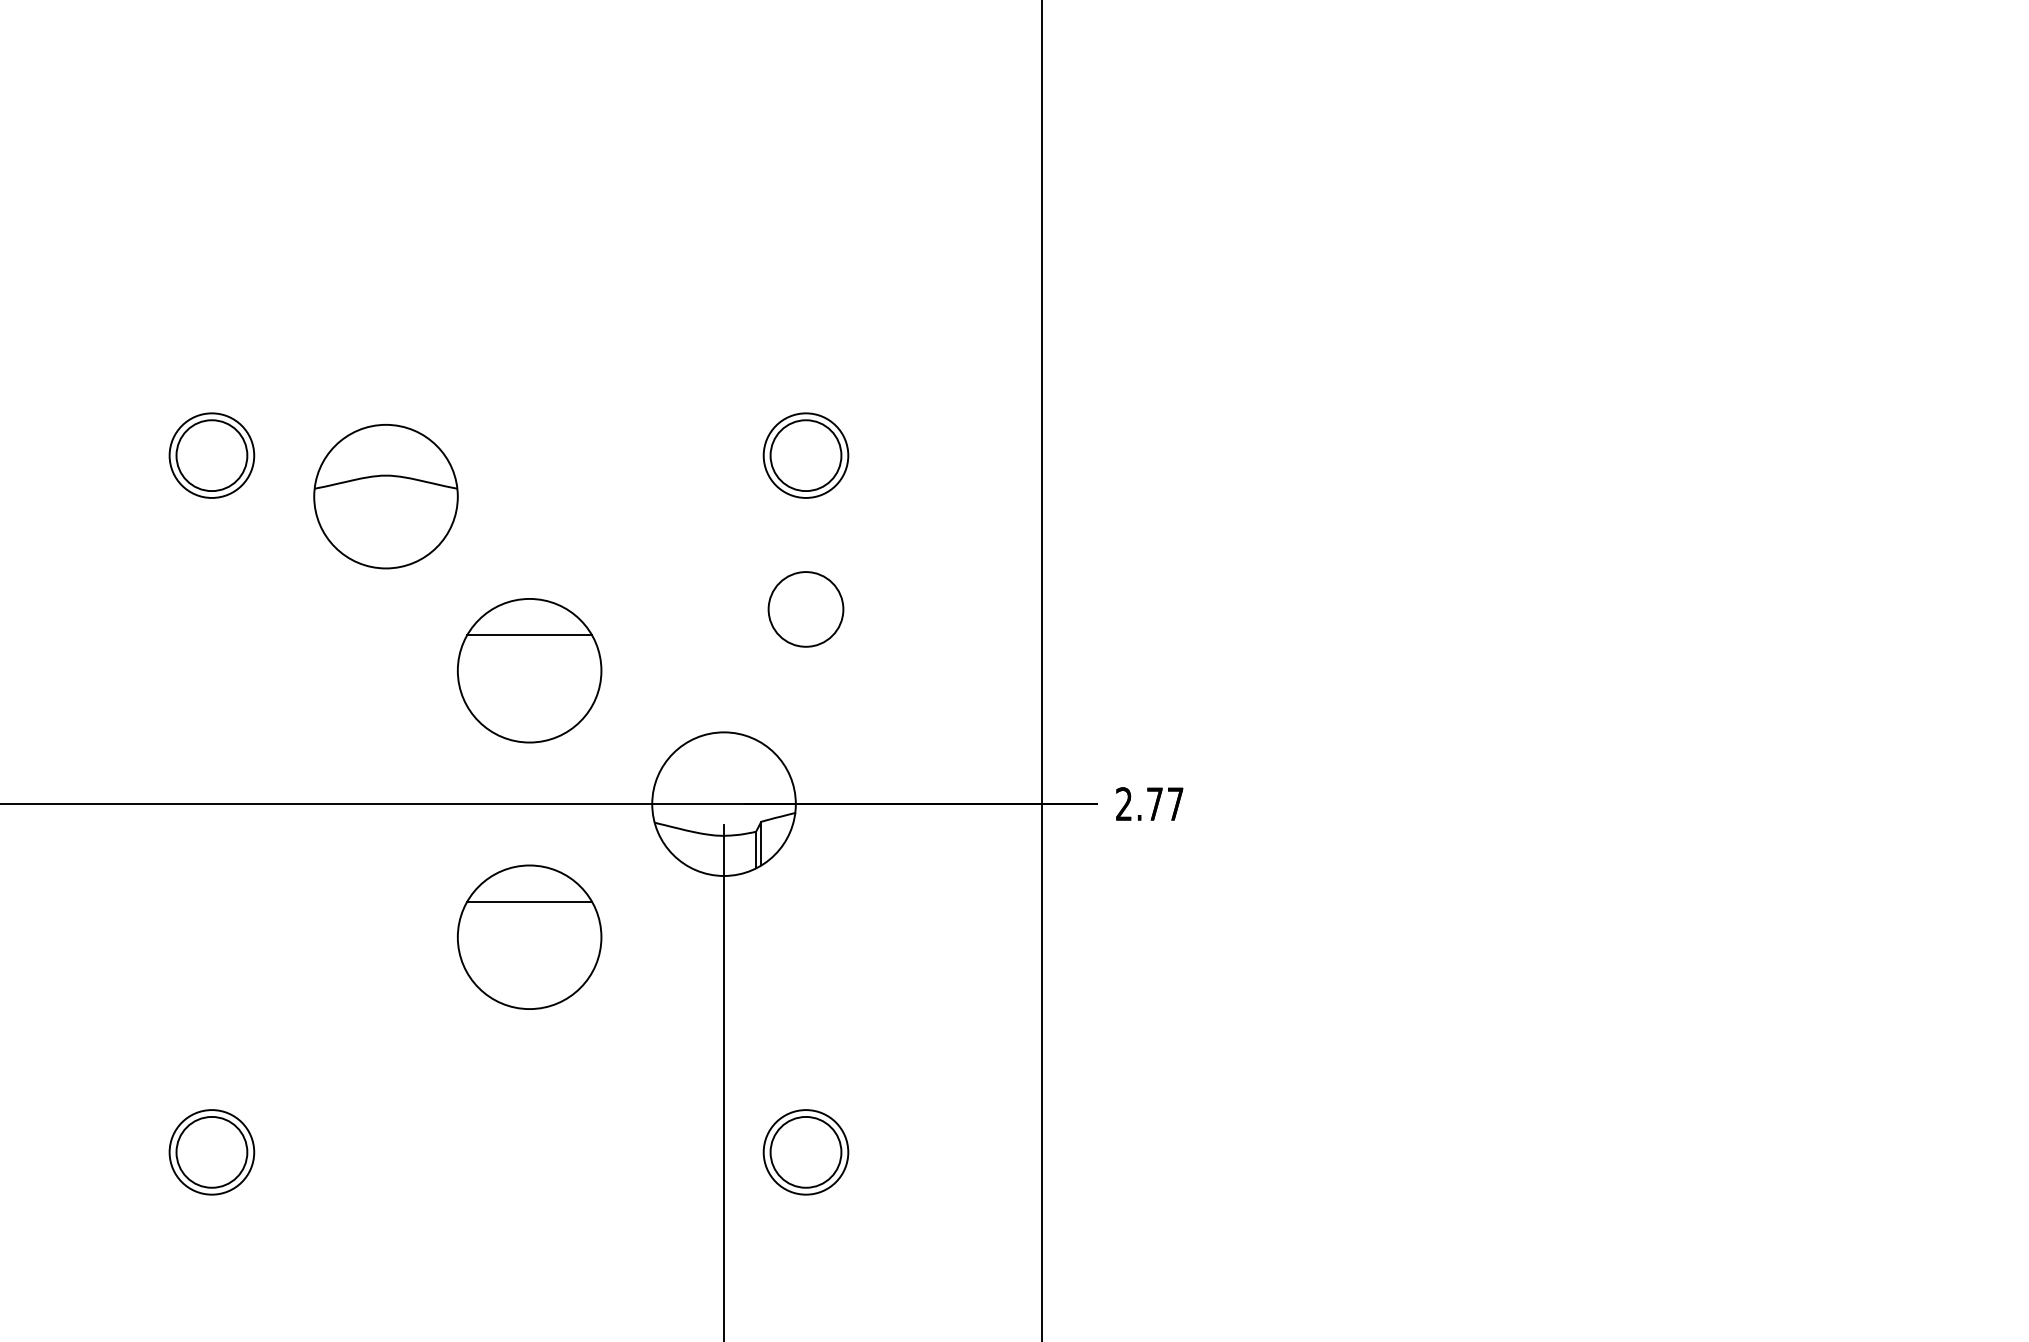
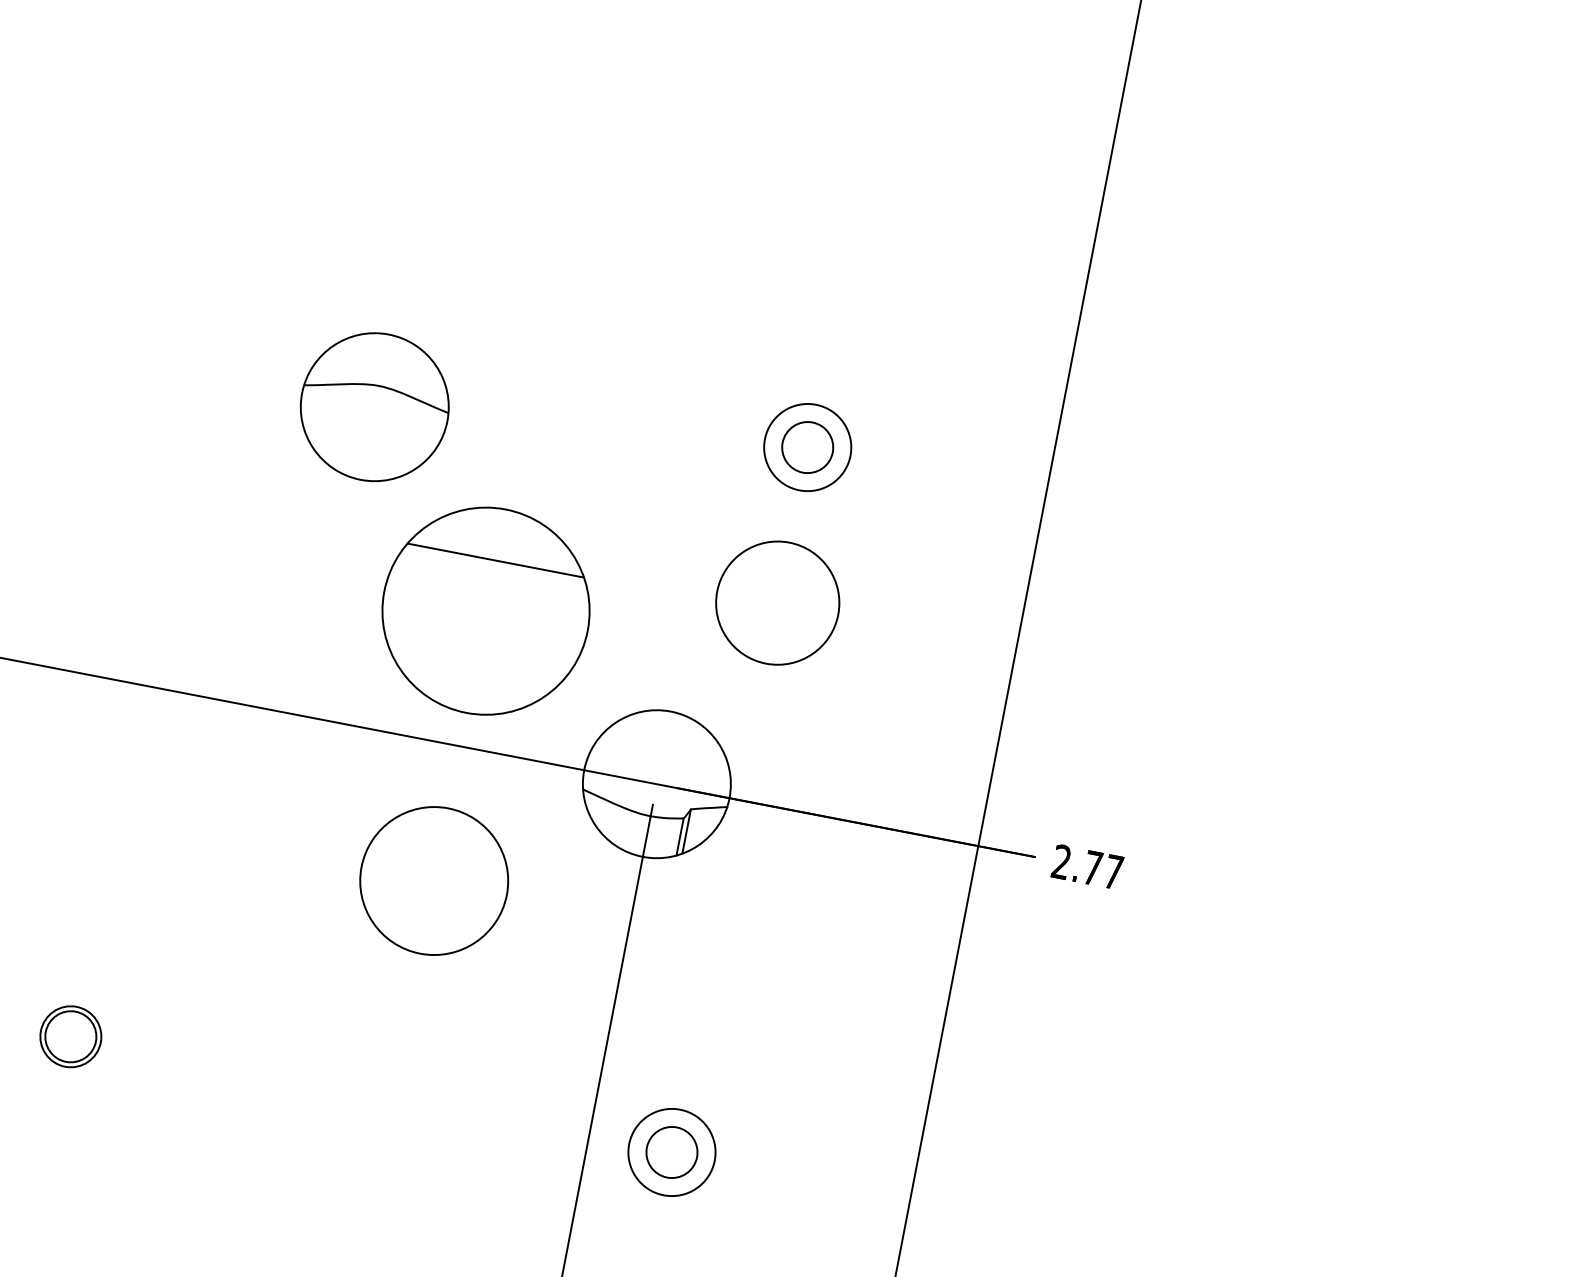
part: (211, 455) -> (206, 331), removed
circle: (805, 455) -> (807, 447), size x0.7
circle: (805, 609) -> (777, 603), size x1.6
part: (529, 670) -> (486, 611), size x1.4
line: (529, 901) -> (441, 844), removed
circle: (805, 1151) -> (671, 1151), size x0.7
part: (211, 1152) -> (70, 1036), size x0.7

